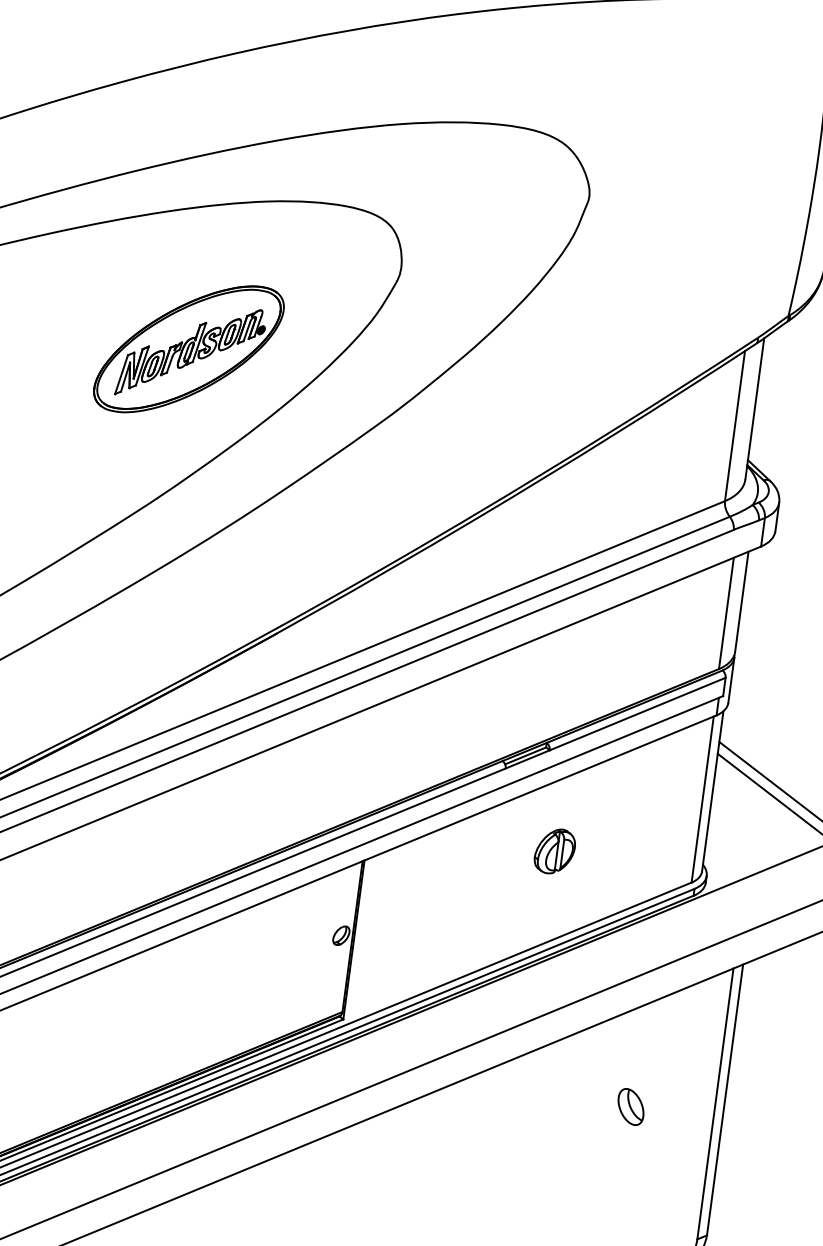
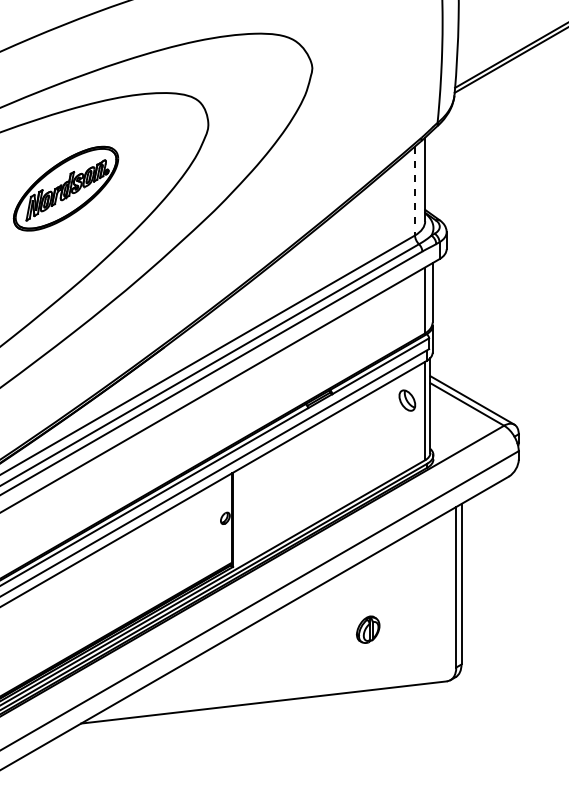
part: (188, 348) -> (65, 188), moved
line: (735, 427) -> (415, 191), solid -> dashed
part: (555, 851) -> (368, 629), moved
part: (631, 1106) -> (407, 400), moved

